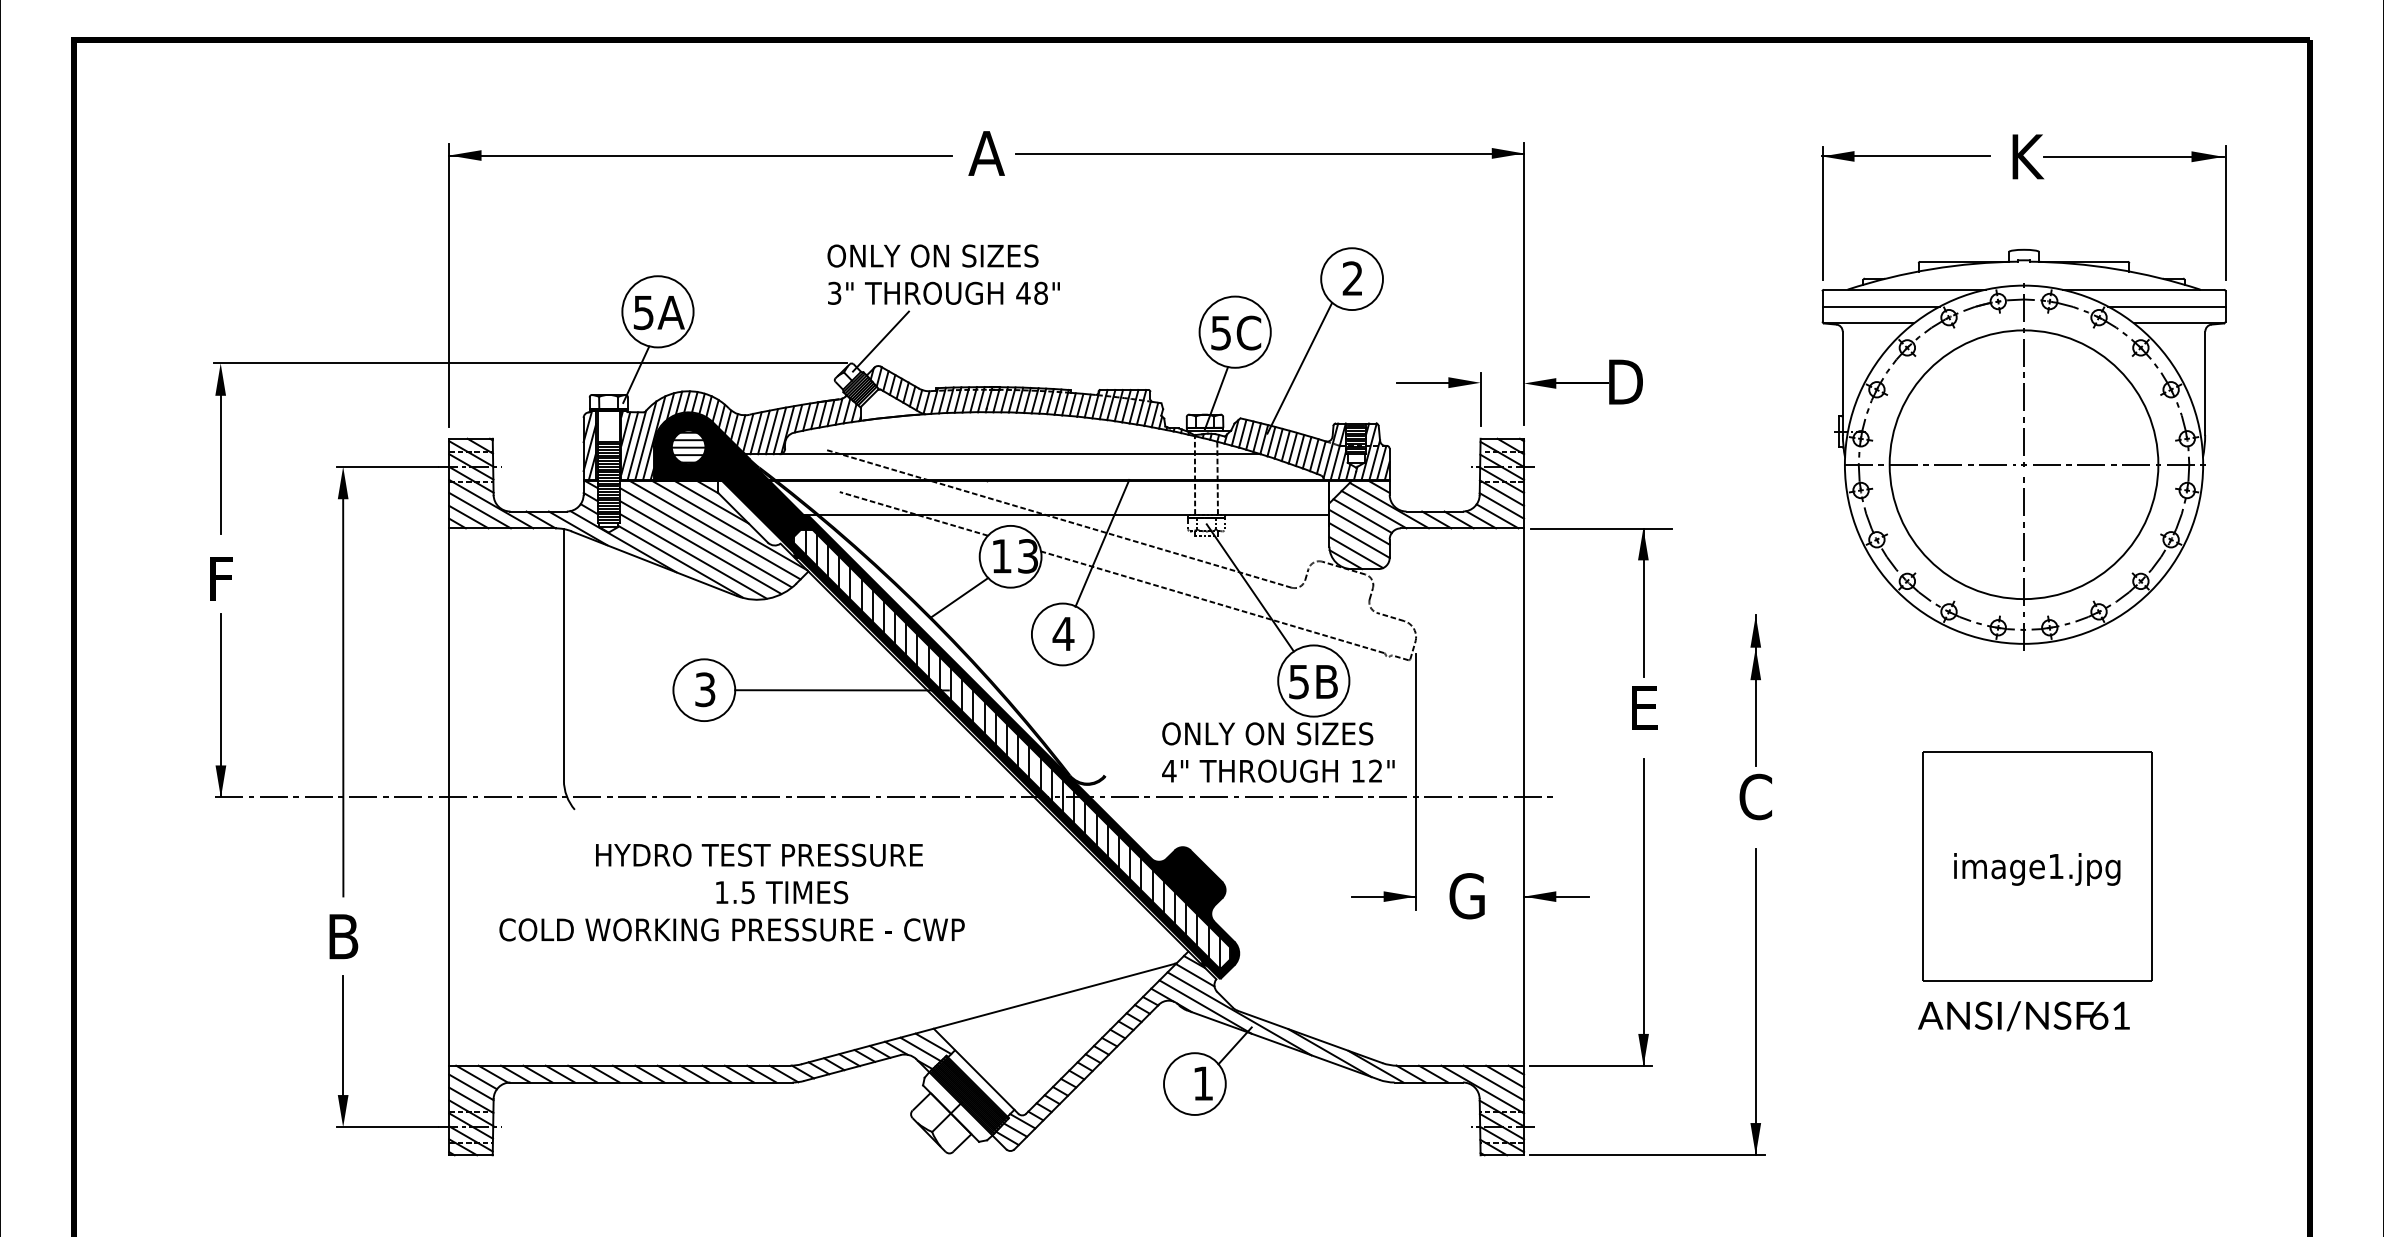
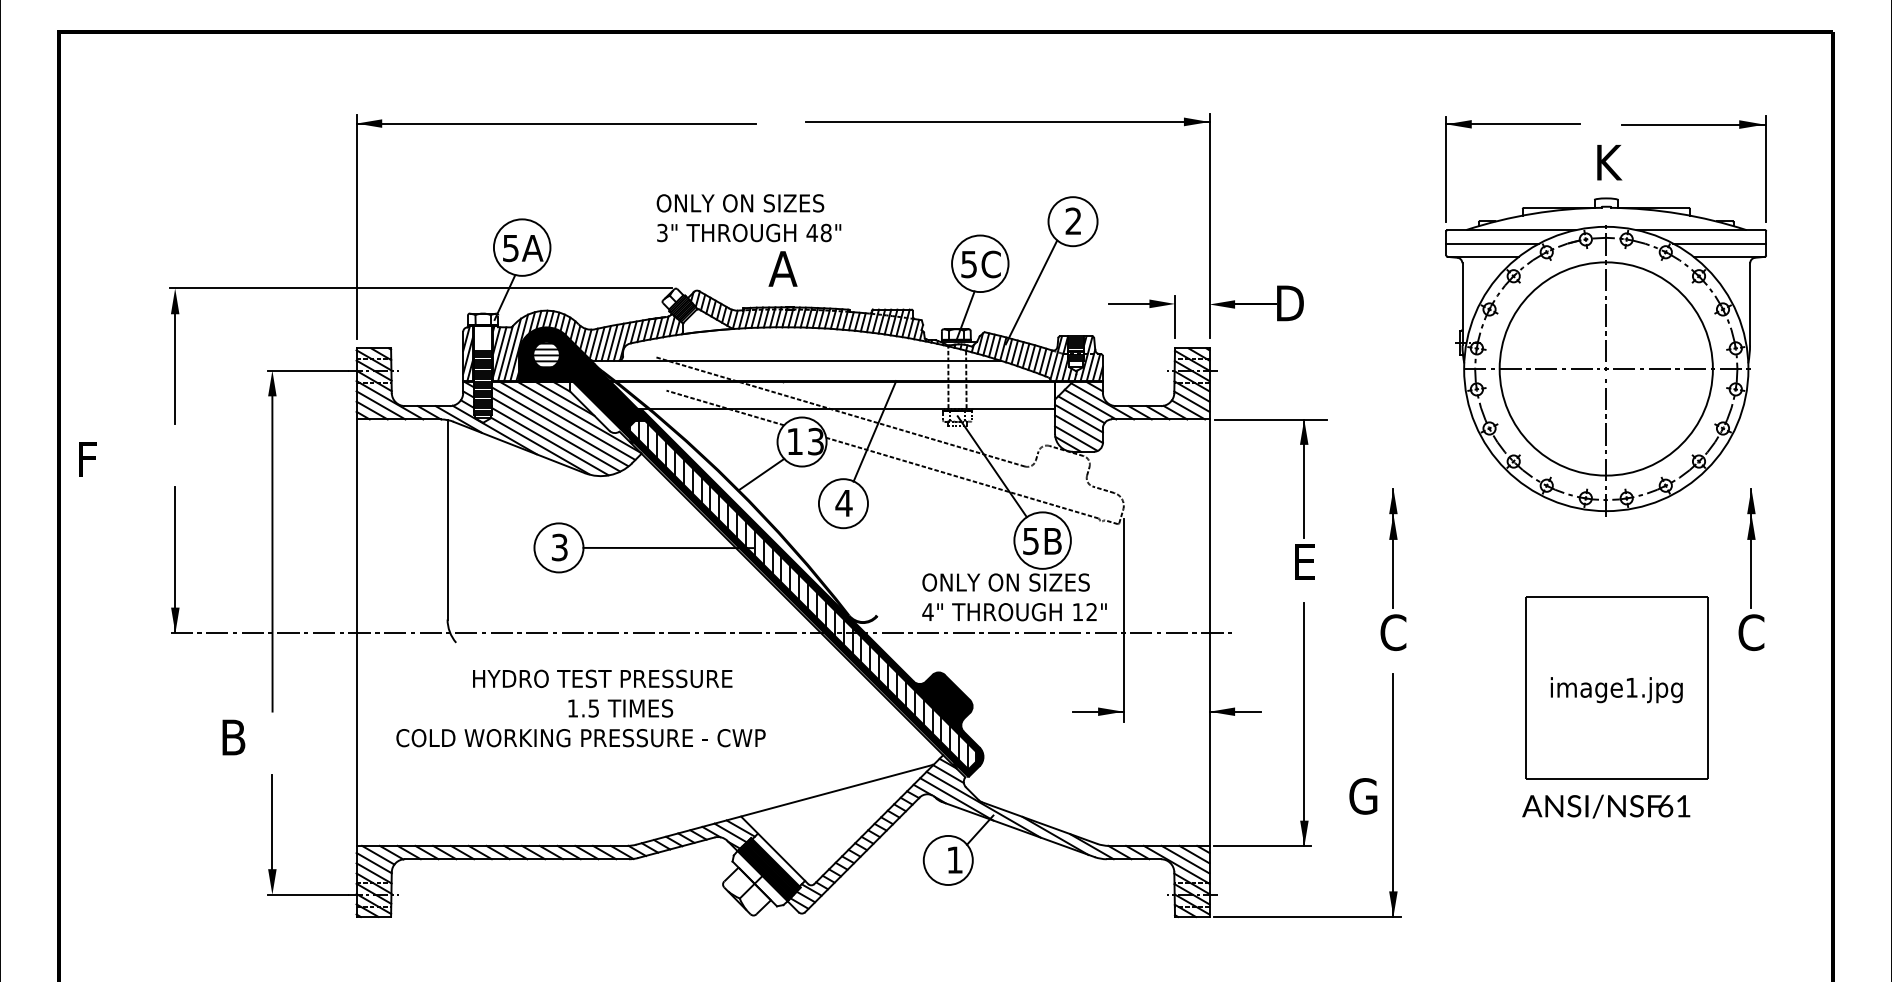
text: (985, 152) -> (782, 268), moved
text: (2028, 156) -> (1609, 162), moved
line: (880, 341) -> (698, 271), removed
text: (221, 578) -> (87, 459), moved
part: (2207, 717) -> (1751, 569), added
text: (1467, 896) -> (1363, 796), moved
text: (343, 936) -> (233, 737), moved

